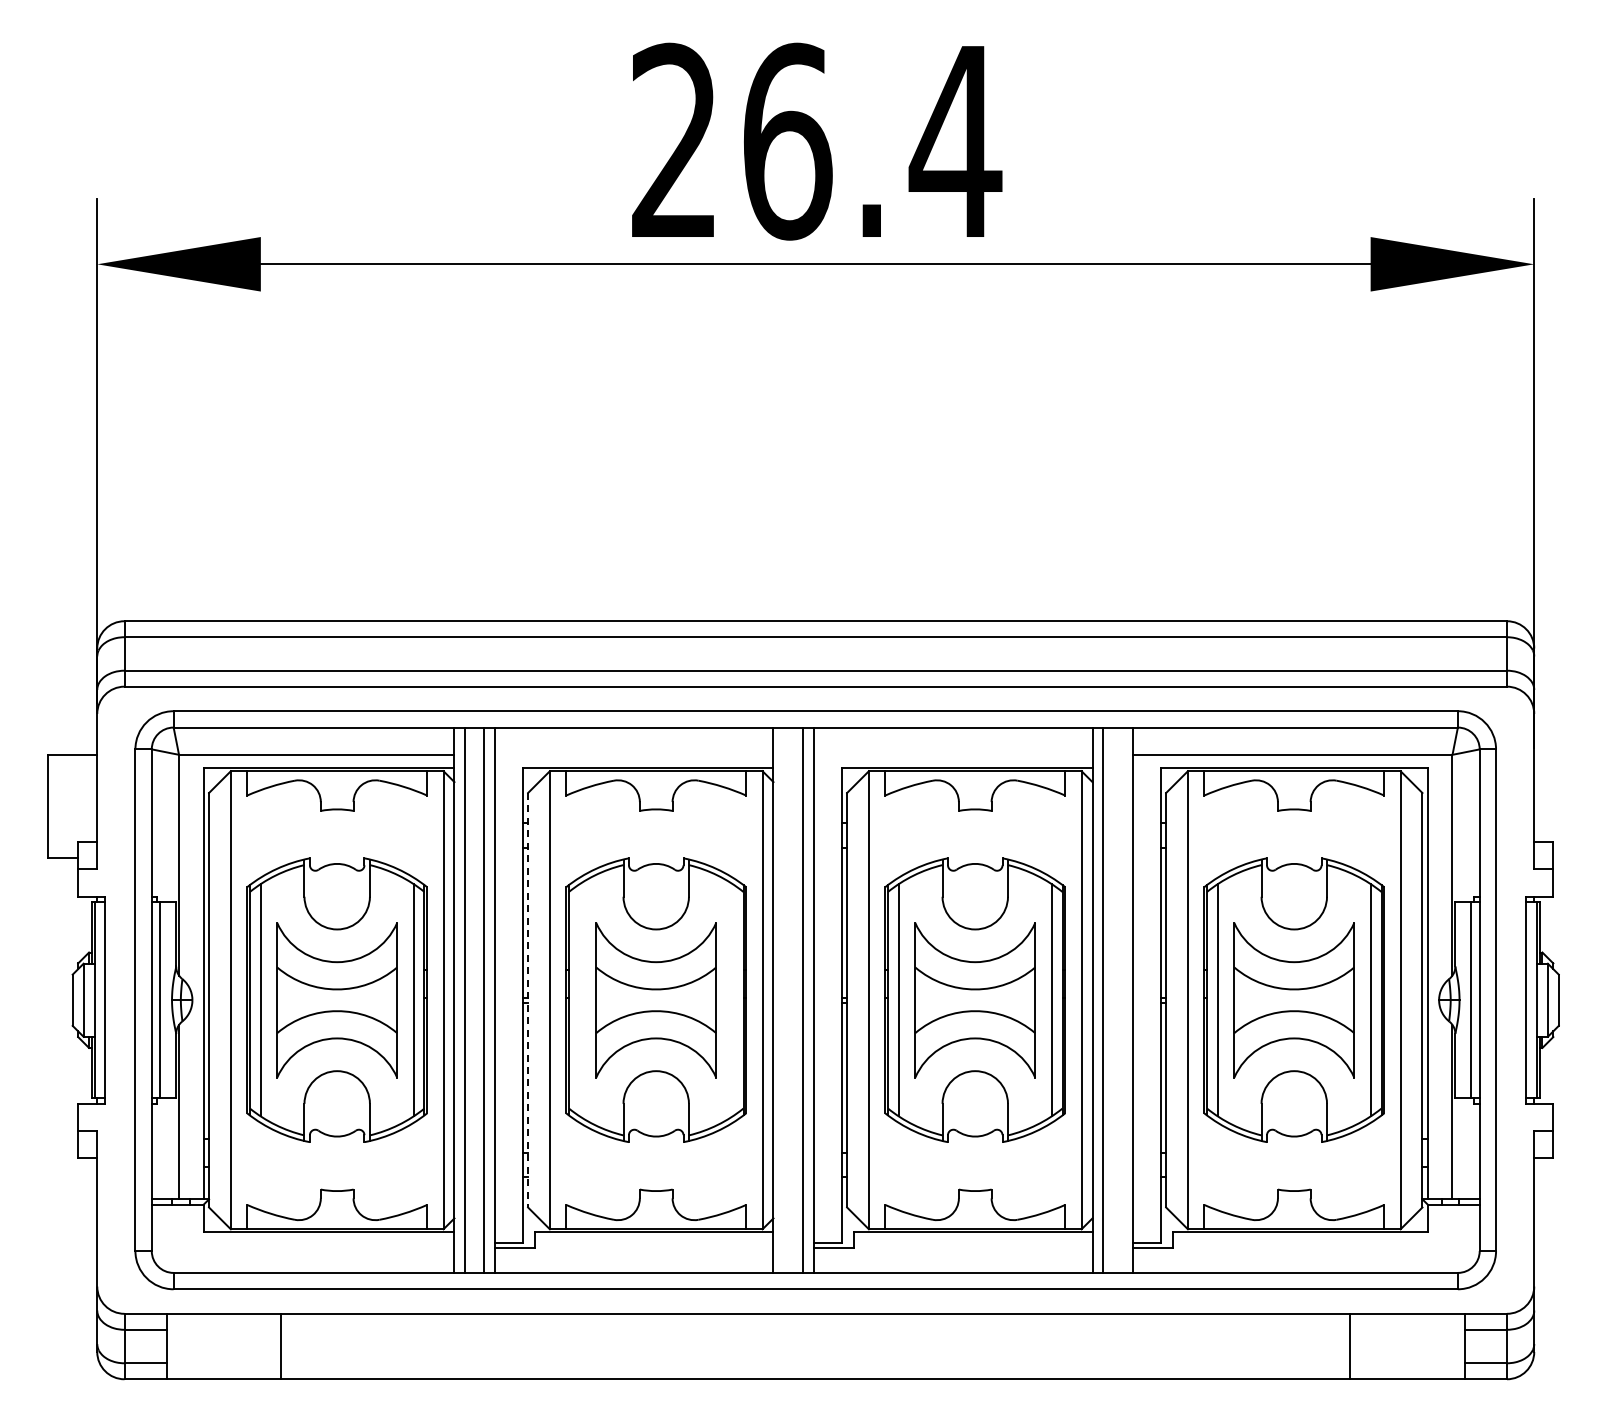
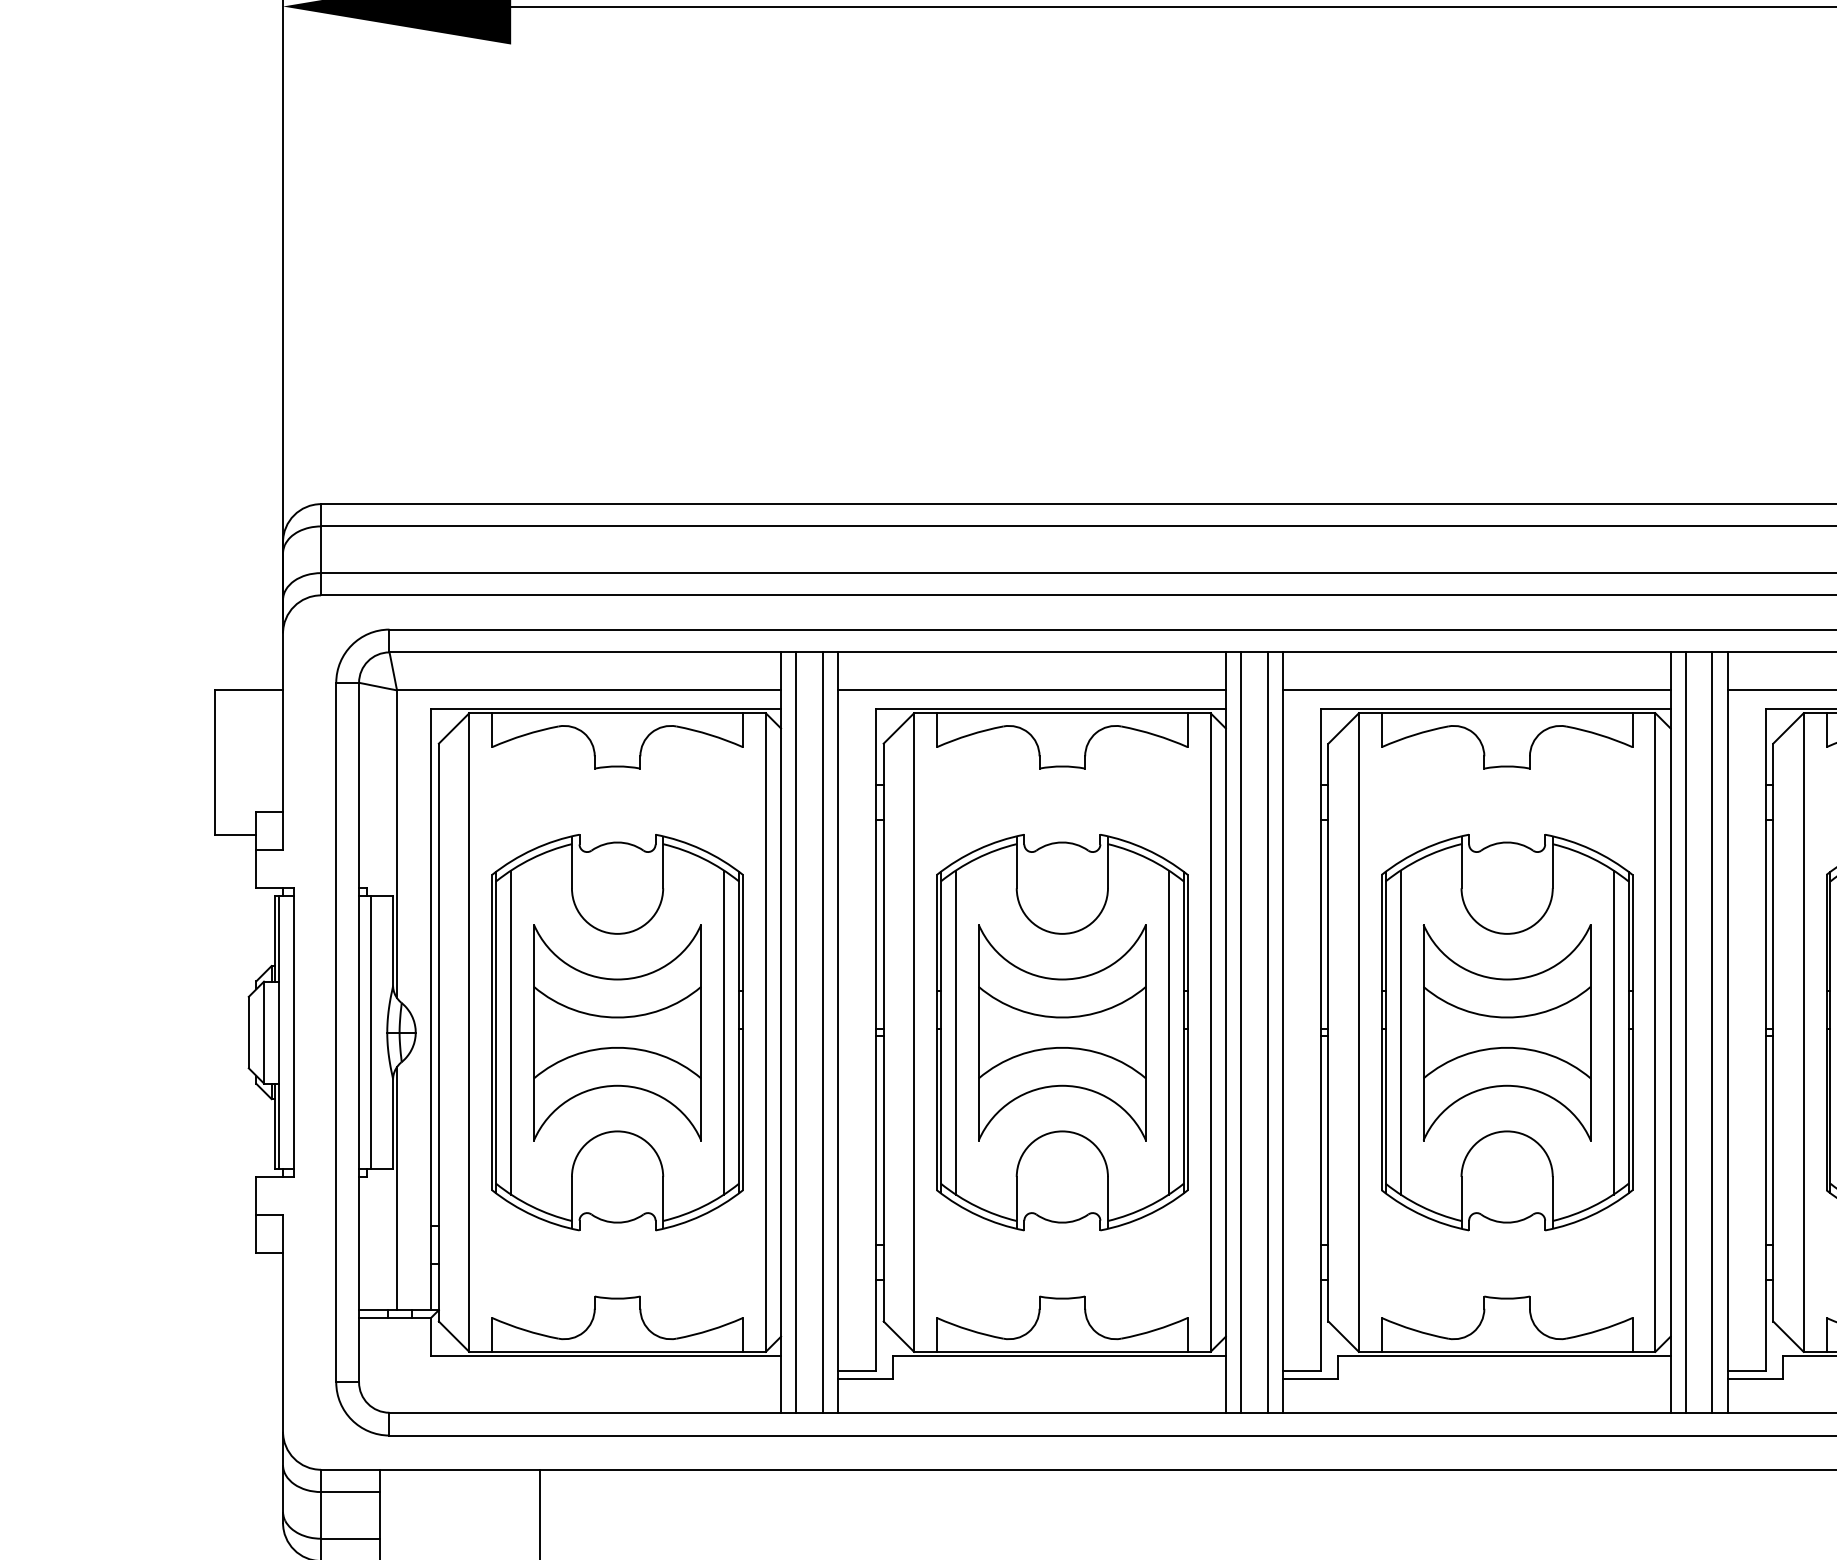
line: (634, 754) -> (1032, 689), added
line: (953, 754) -> (1476, 689), added
line: (784, 999) -> (1241, 1031), added
line: (1122, 999) -> (1712, 1031), added
line: (528, 1000) -> (884, 1032), dashed -> solid
line: (579, 1000) -> (955, 1032), added
line: (732, 1000) -> (1168, 1032), added

